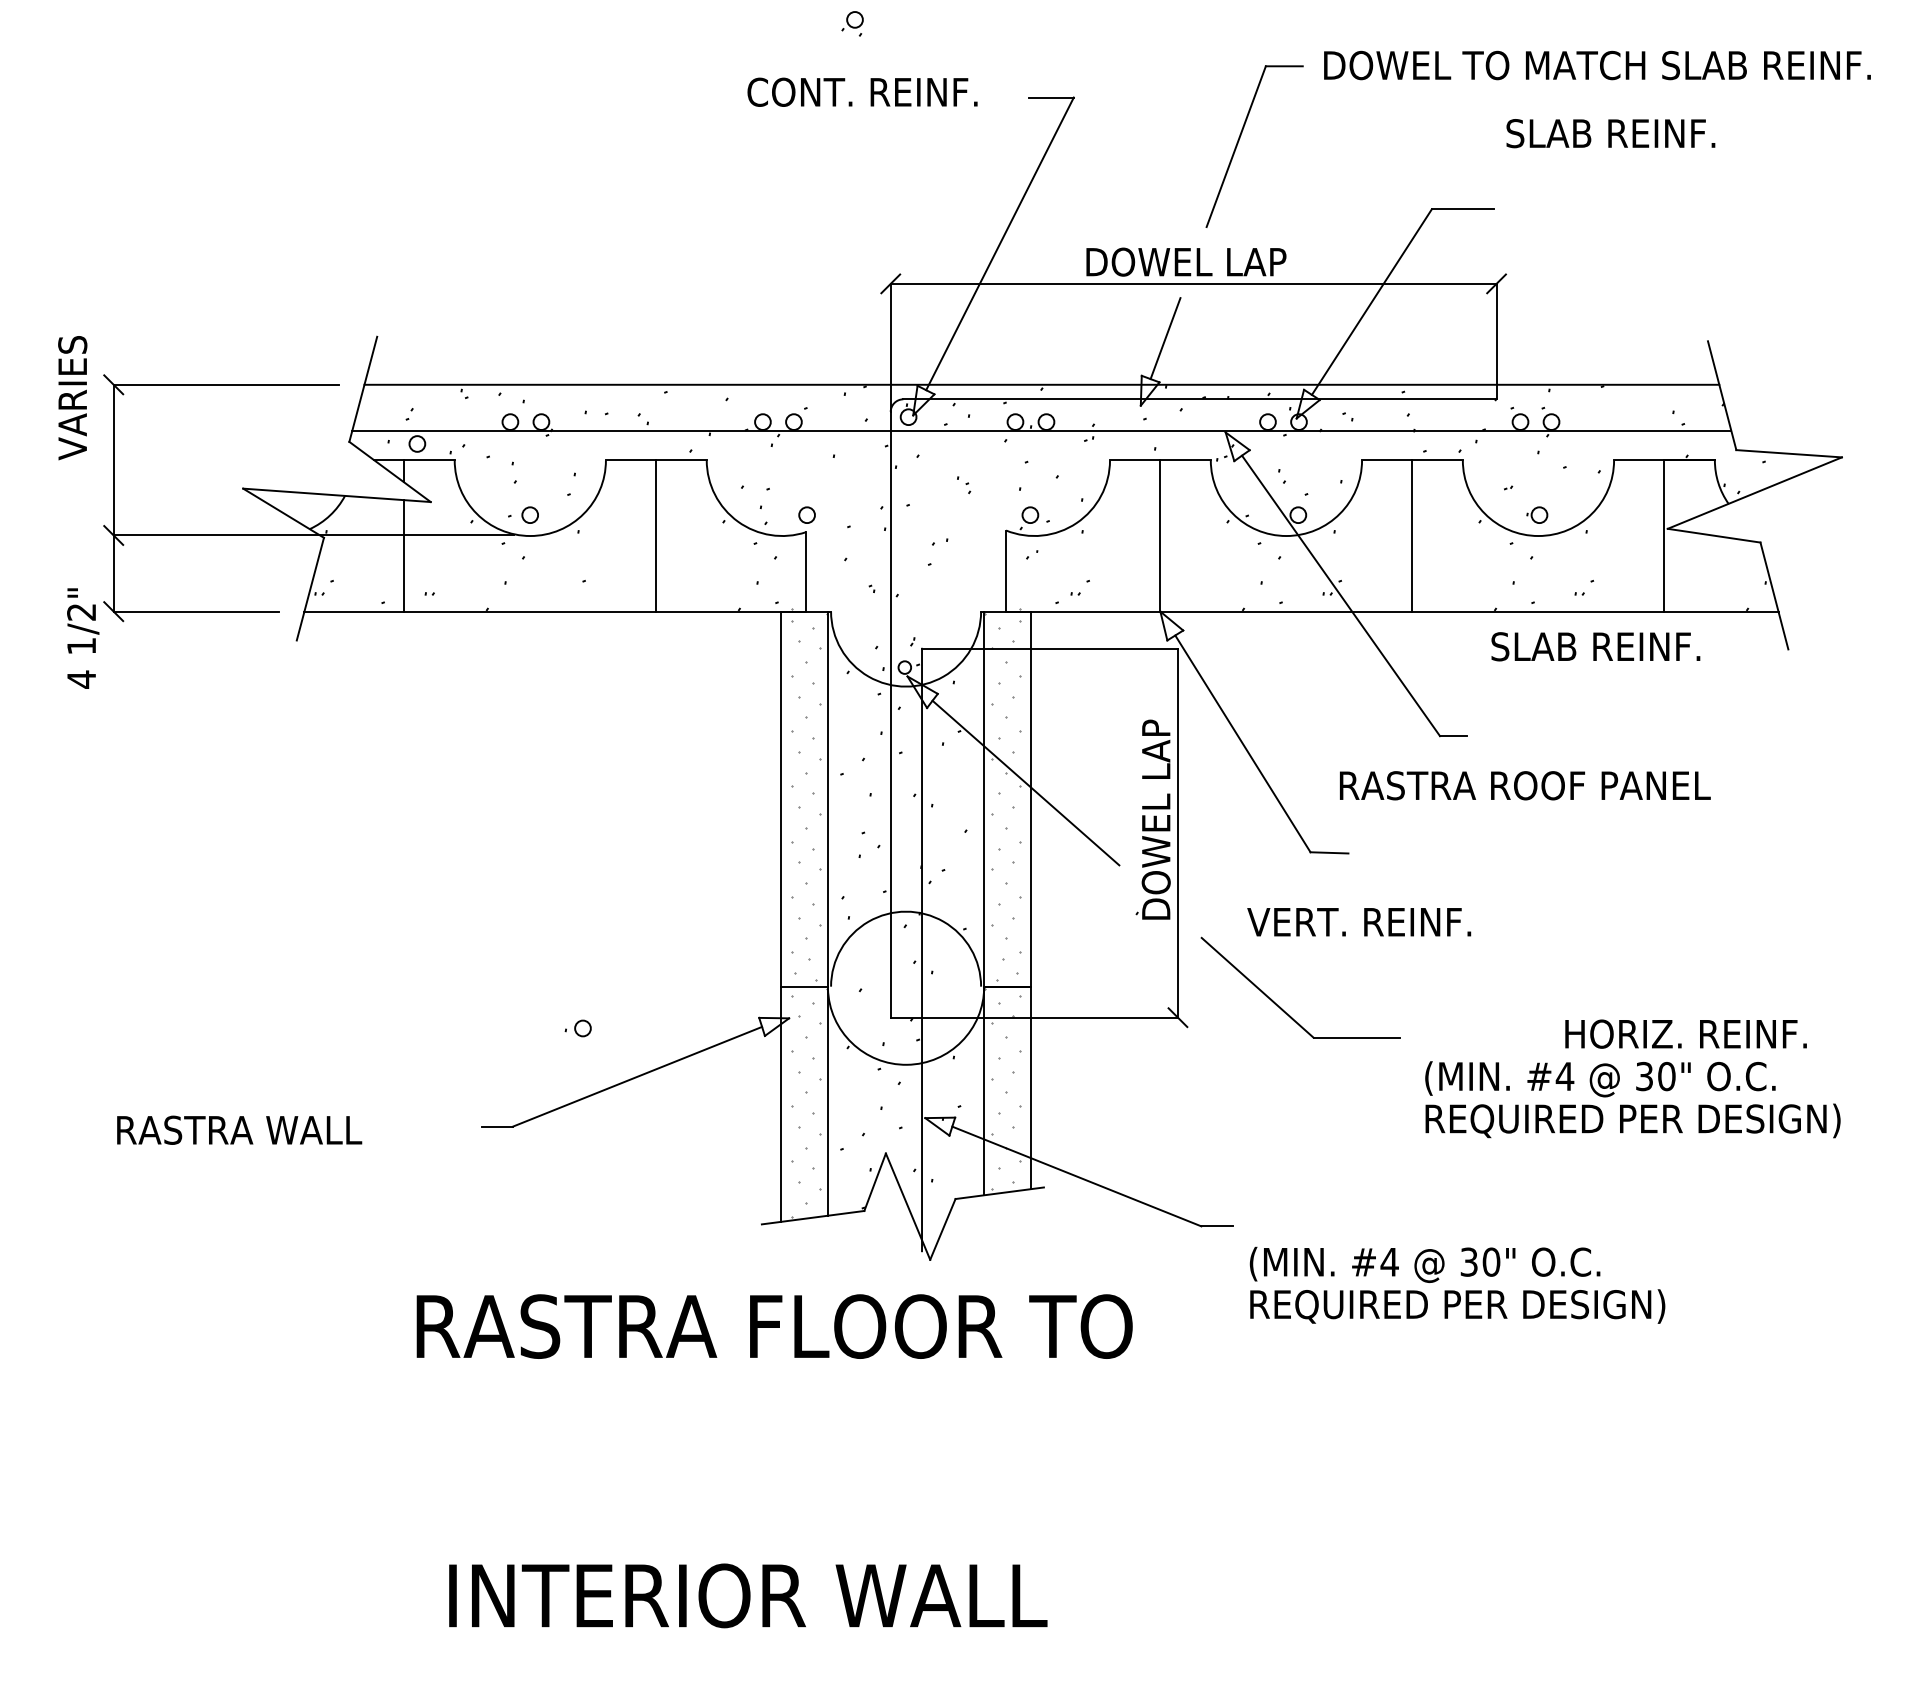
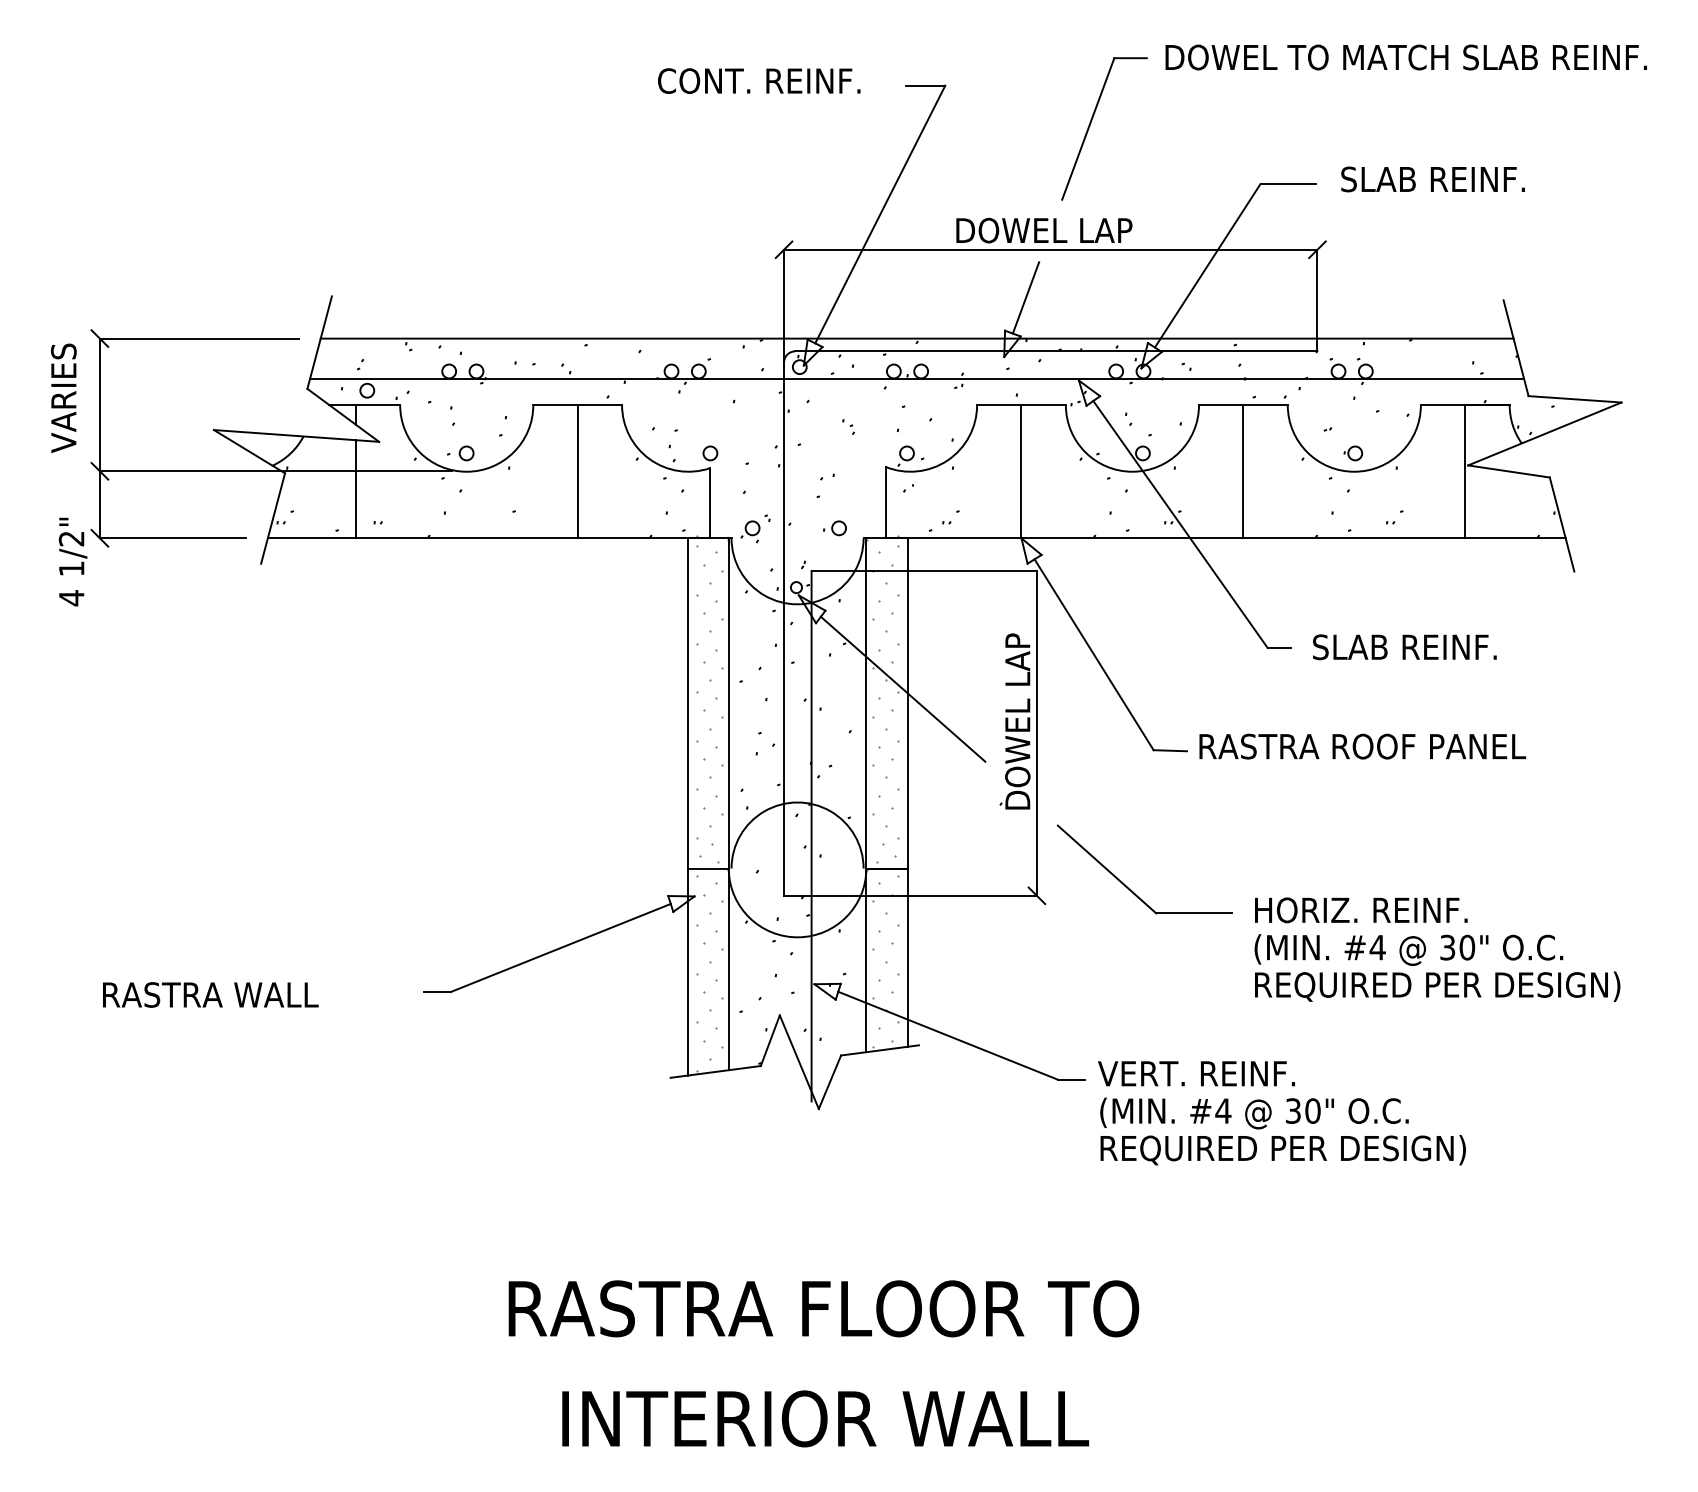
part: (852, 23) -> (750, 531), moved
text: (1610, 133) -> (1432, 179), moved
text: (72, 397) -> (63, 397), moved
text: (1595, 647) -> (1404, 647), moved
text: (1525, 785) -> (1362, 746), moved
text: (1359, 921) -> (1196, 1073), moved
part: (577, 1028) -> (834, 528), moved
text: (1686, 1034) -> (1361, 910), moved
text: (774, 1326) -> (823, 1308), moved
text: (748, 1595) -> (825, 1418), moved

